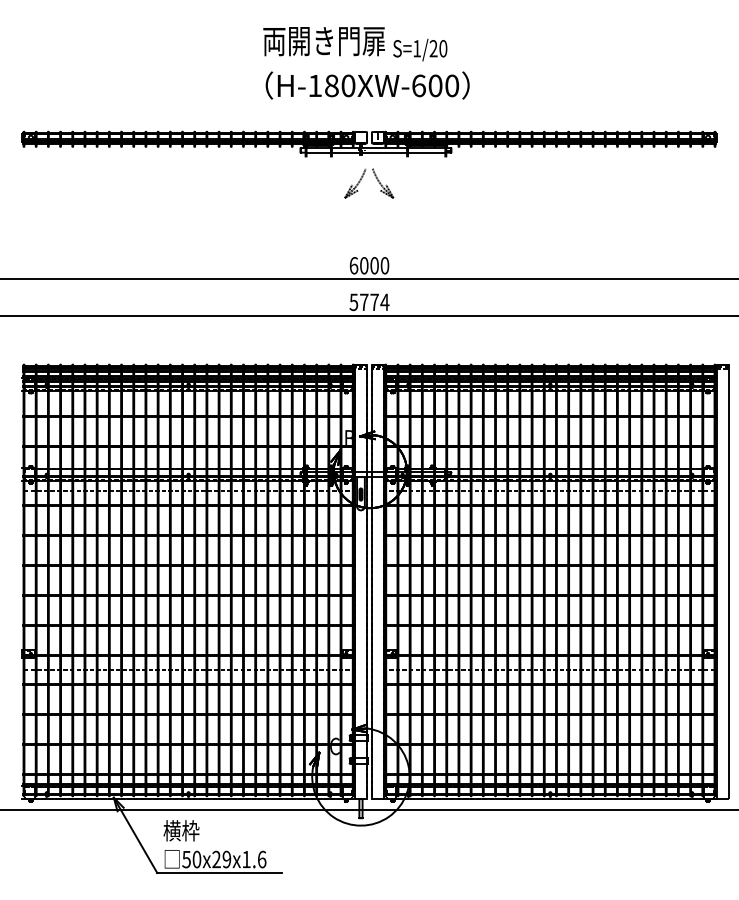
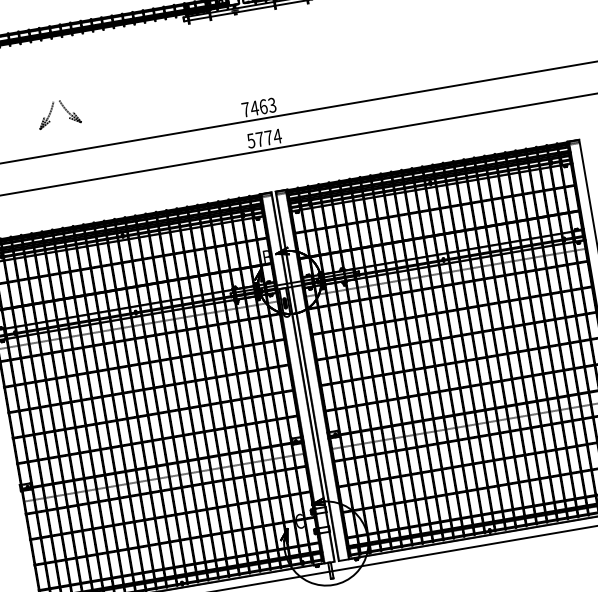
part: (376, 179) -> (64, 109), moved
text: (369, 265) -> (259, 107), 6000 -> 7463

